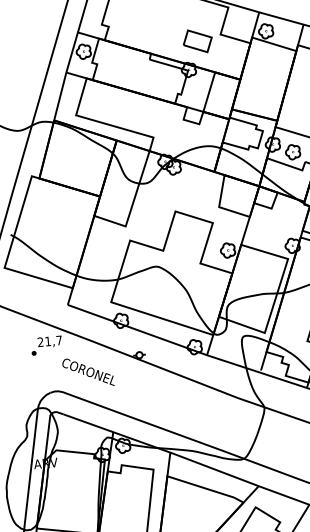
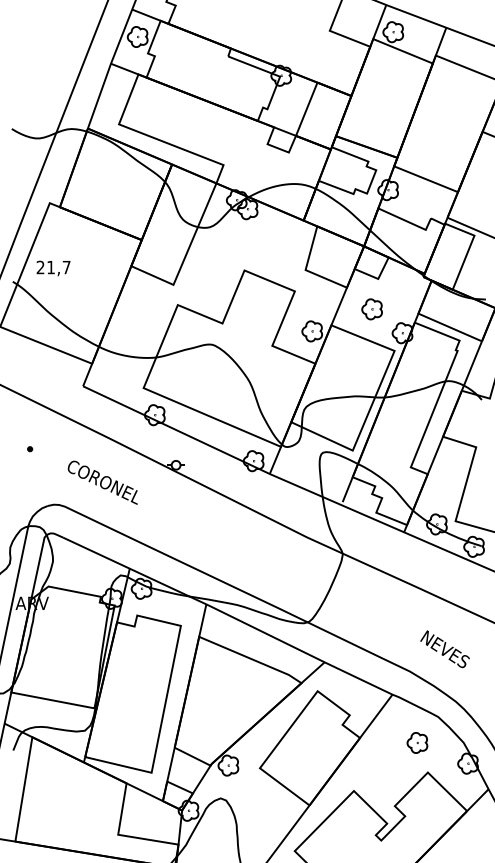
part: (197, 41) -> (297, 37), removed
part: (292, 152) -> (371, 309), moved
text: (49, 342) -> (53, 268), moved

